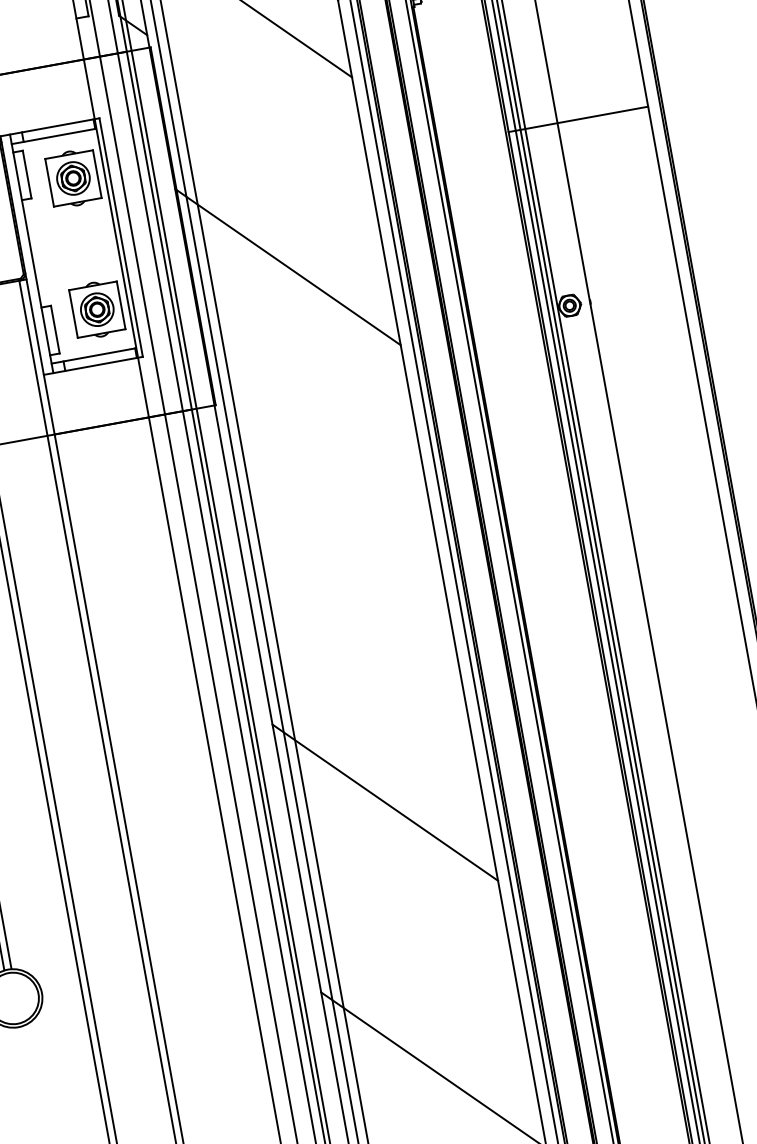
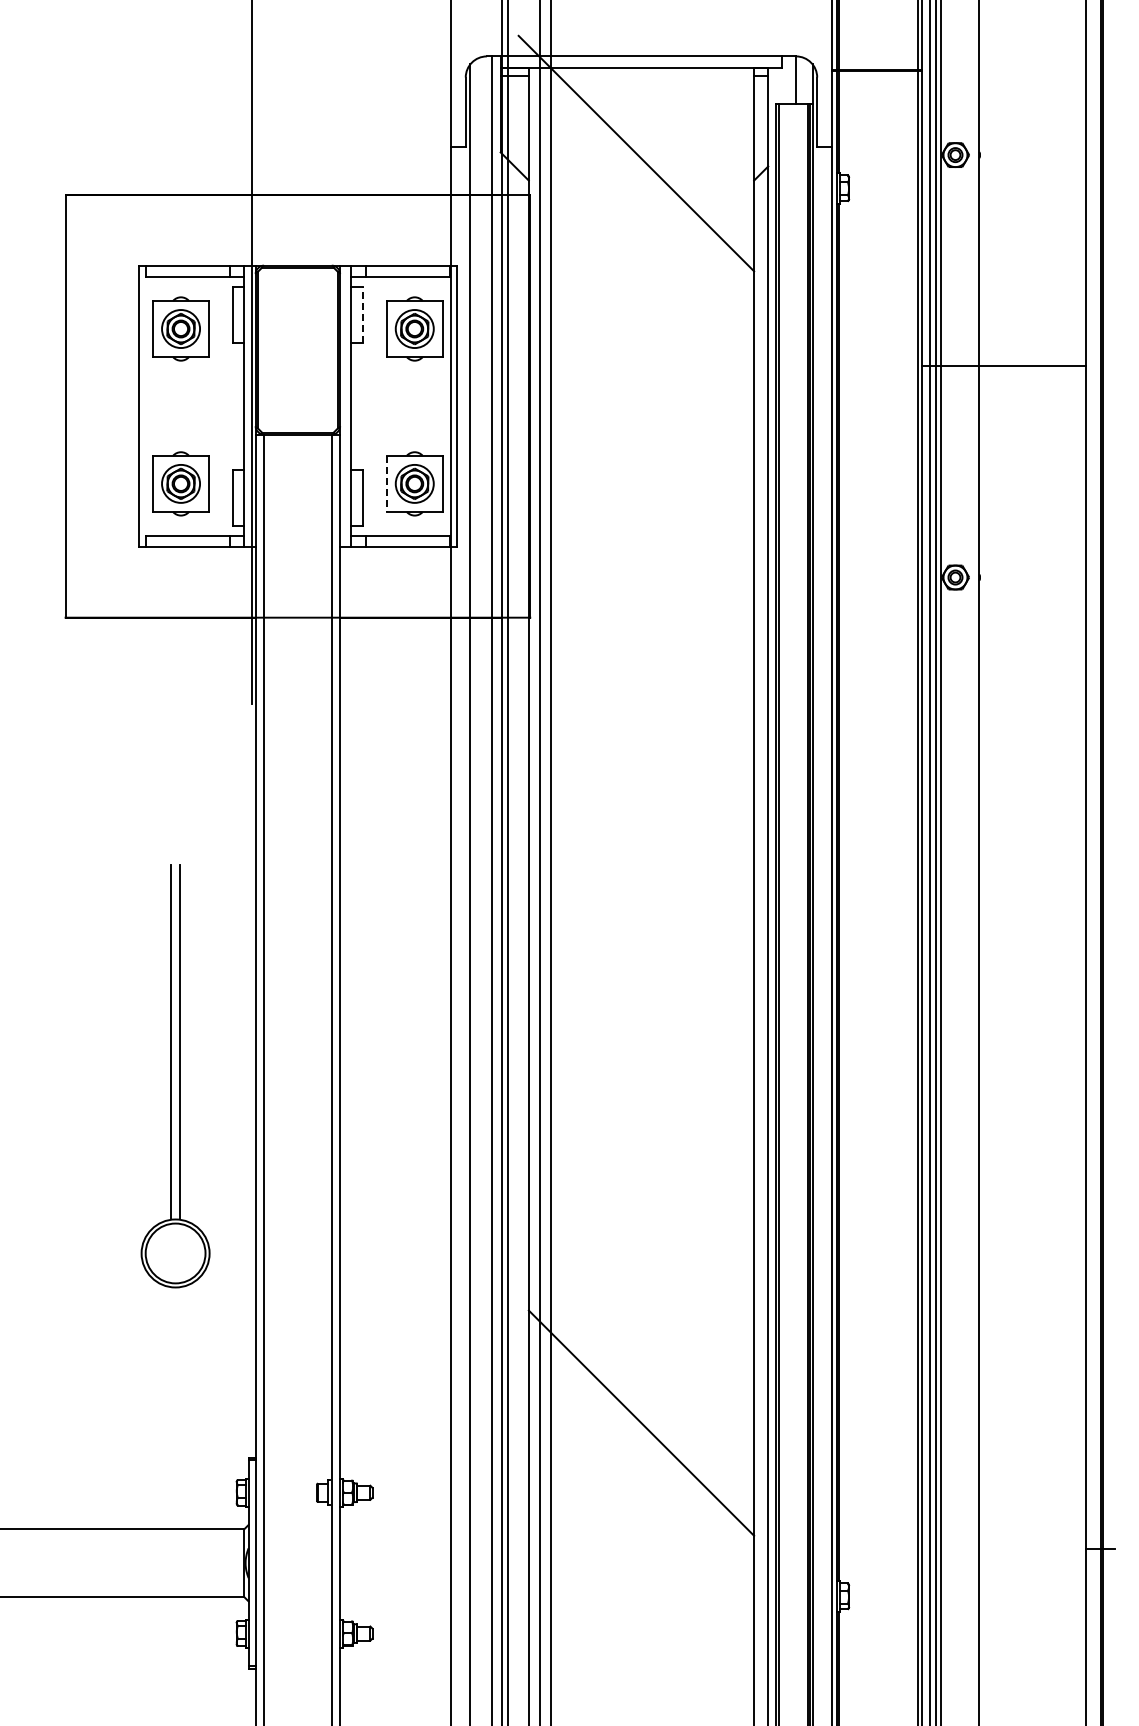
line: (26, 174) -> (362, 314), solid -> dashed
line: (287, 266) -> (641, 474), removed
line: (73, 314) -> (386, 484), solid -> dashed
line: (385, 802) -> (641, 1106), removed

